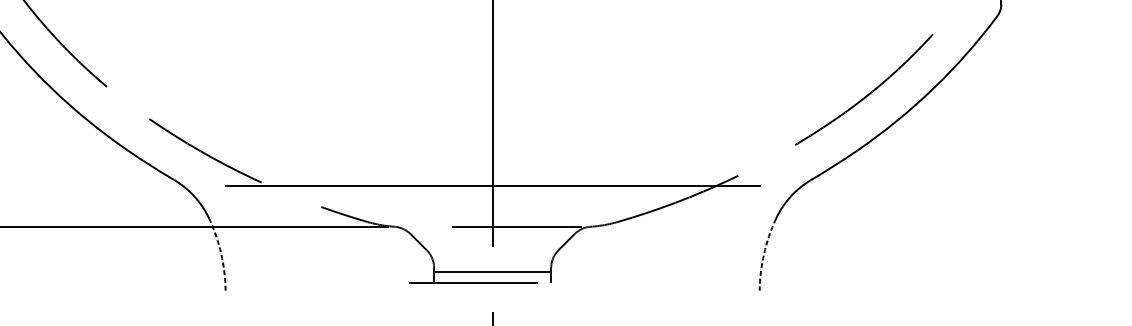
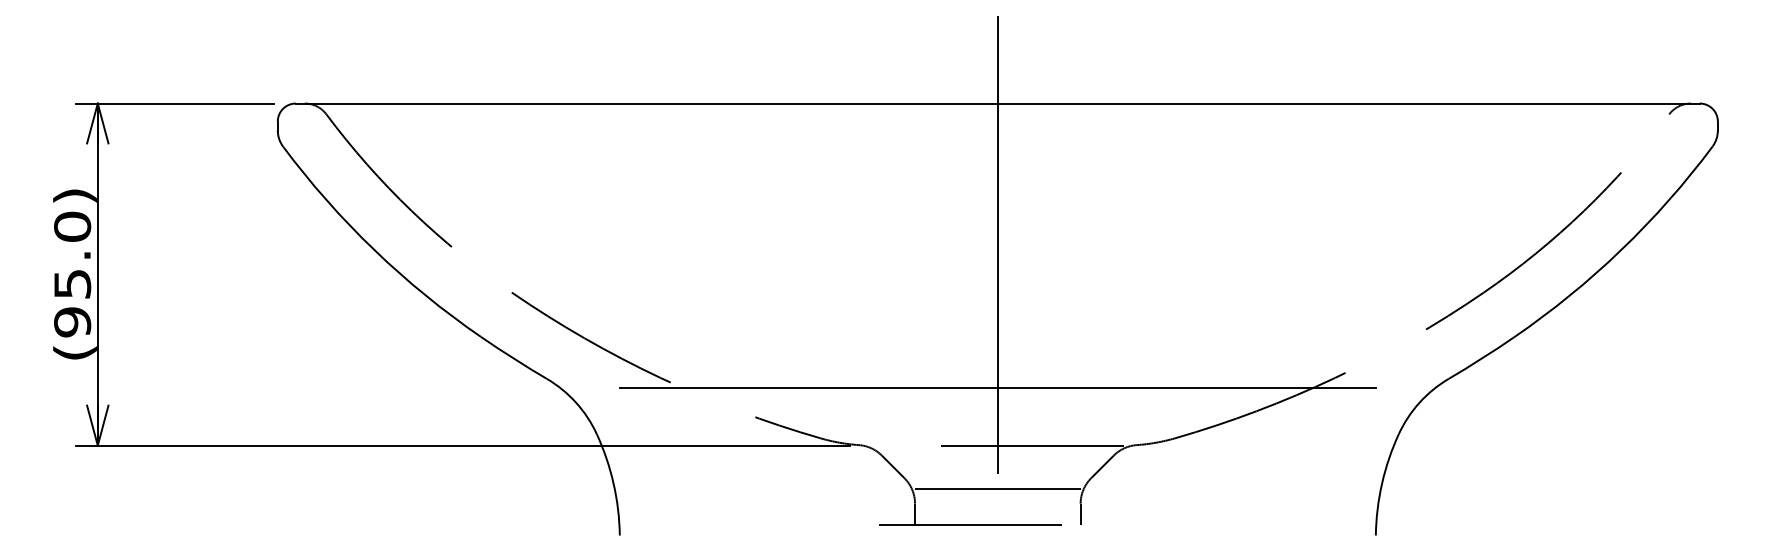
arc: (221, 253) -> (613, 483), dashed -> solid
arc: (764, 253) -> (1382, 483), dashed -> solid
line: (492, 271) -> (997, 488), moved

